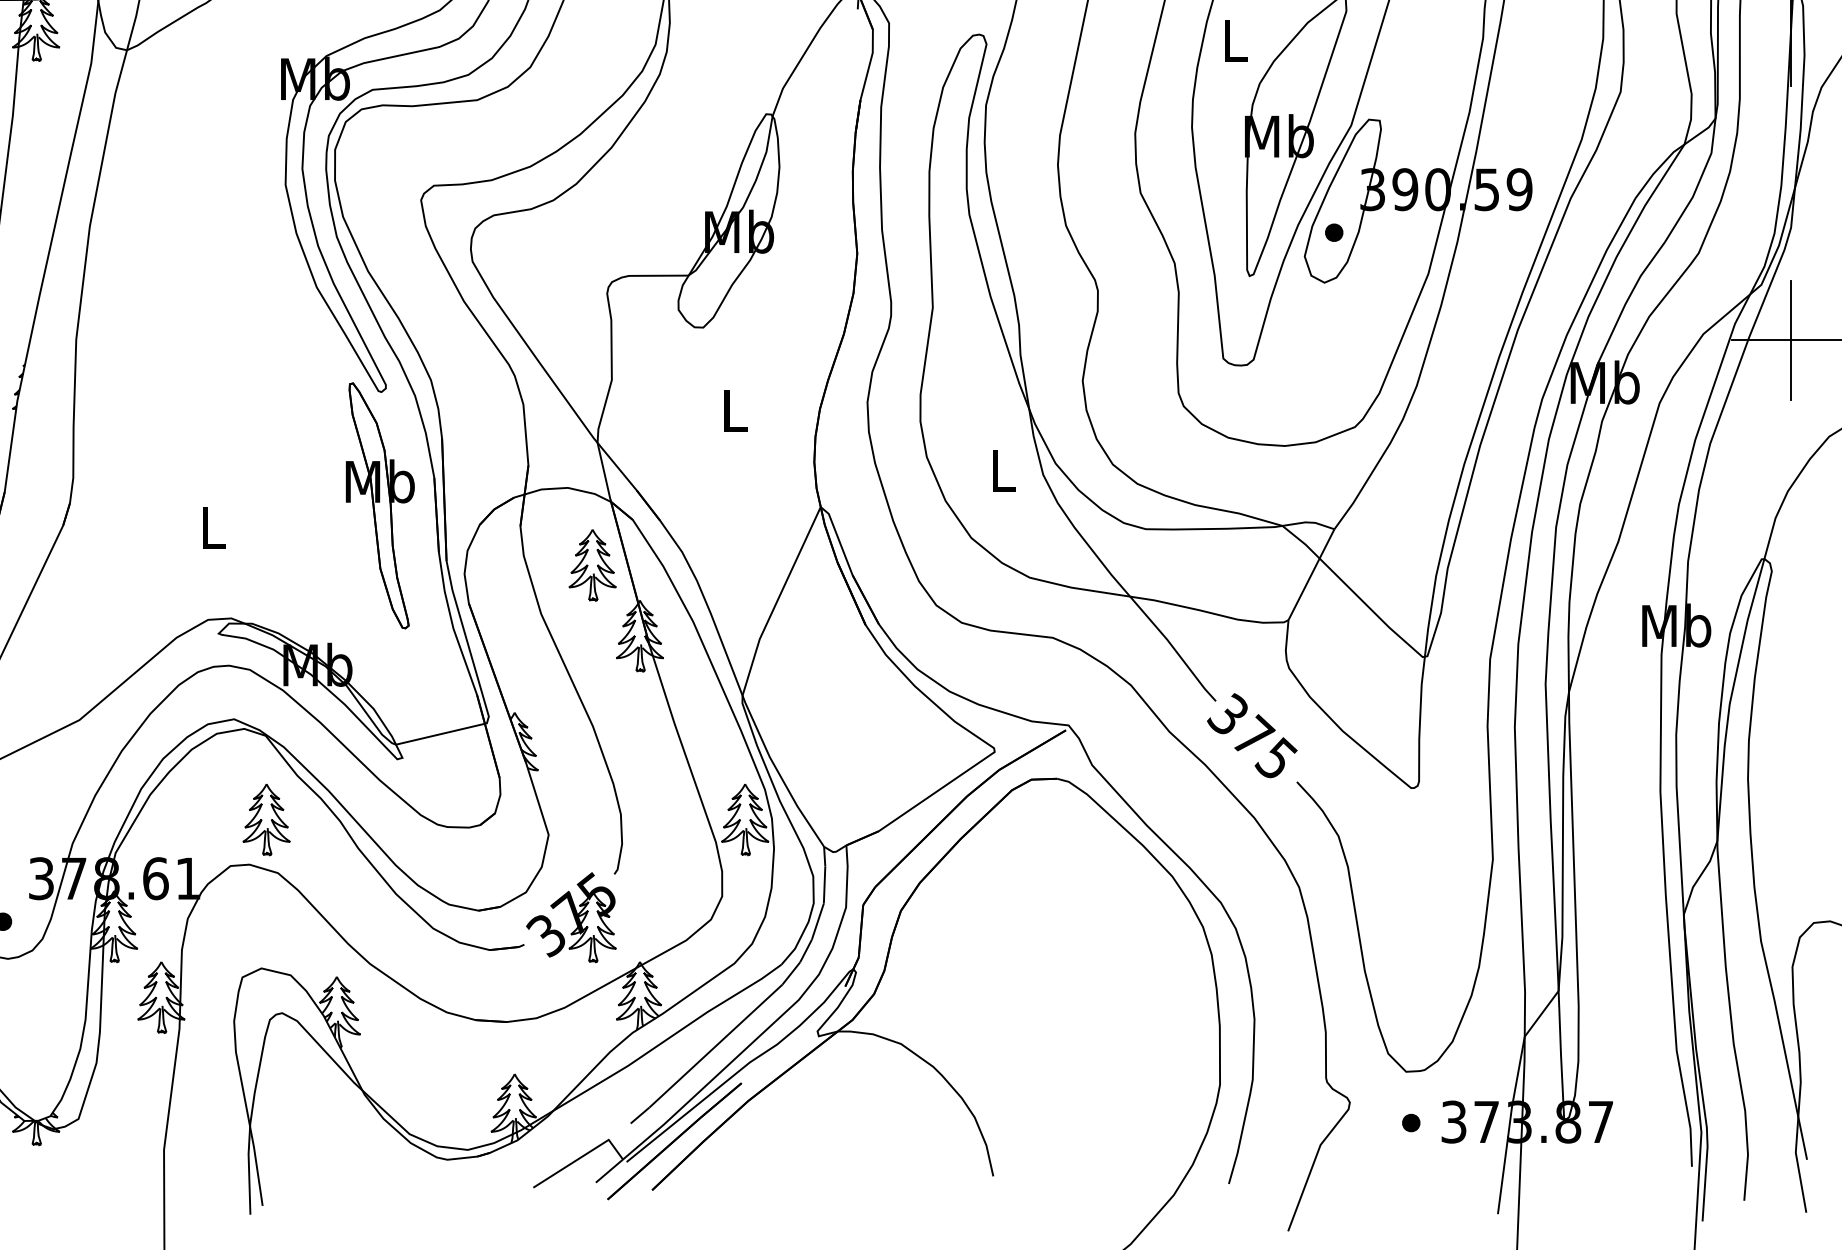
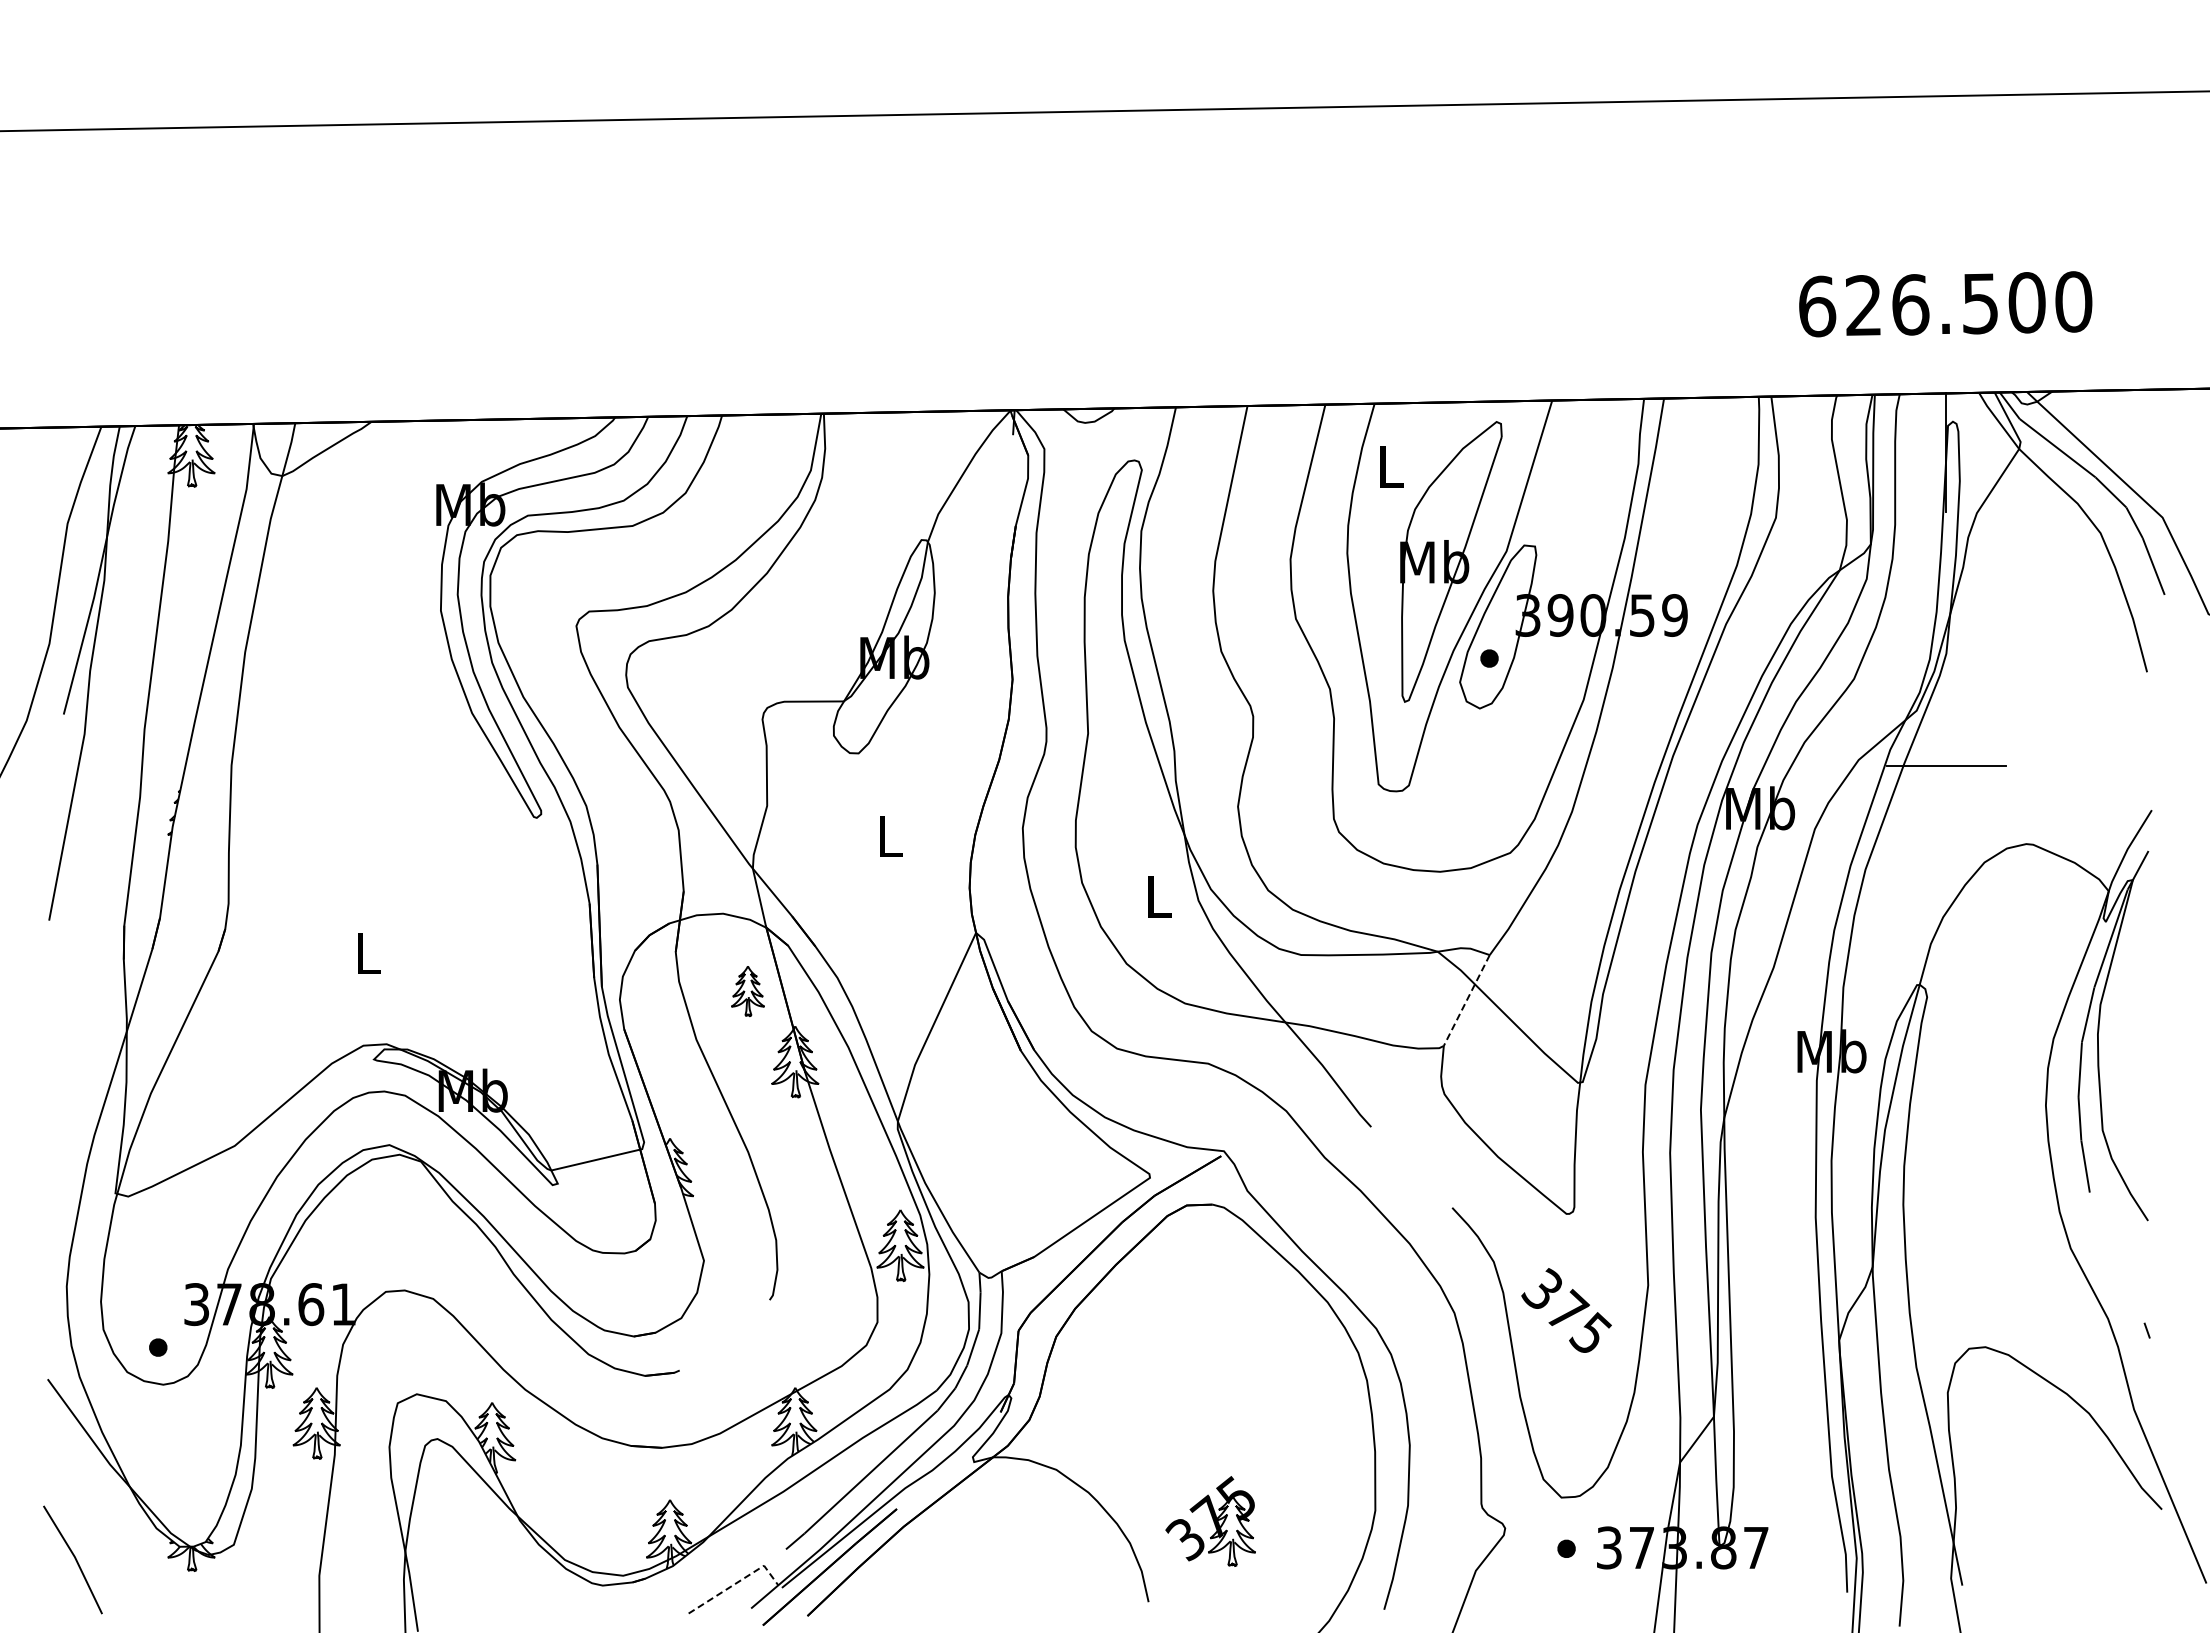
line: (1791, 339) -> (1946, 765), removed
part: (380, 505) -> (535, 931), removed
part: (592, 565) -> (747, 991), size x0.7
line: (1311, 574) -> (1466, 1000), solid -> dashed
text: (1252, 735) -> (1566, 1310), moved
part: (266, 819) -> (421, 1245), removed
part: (571, 917) -> (1210, 1521), moved
line: (582, 1156) -> (737, 1582), solid -> dashed

